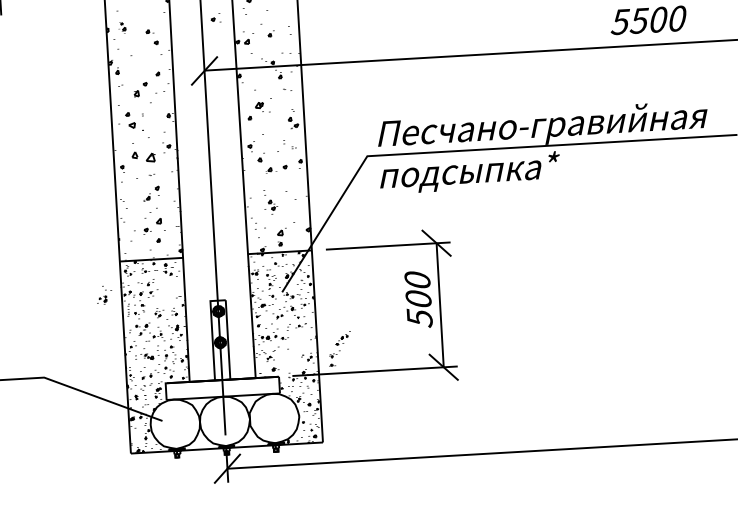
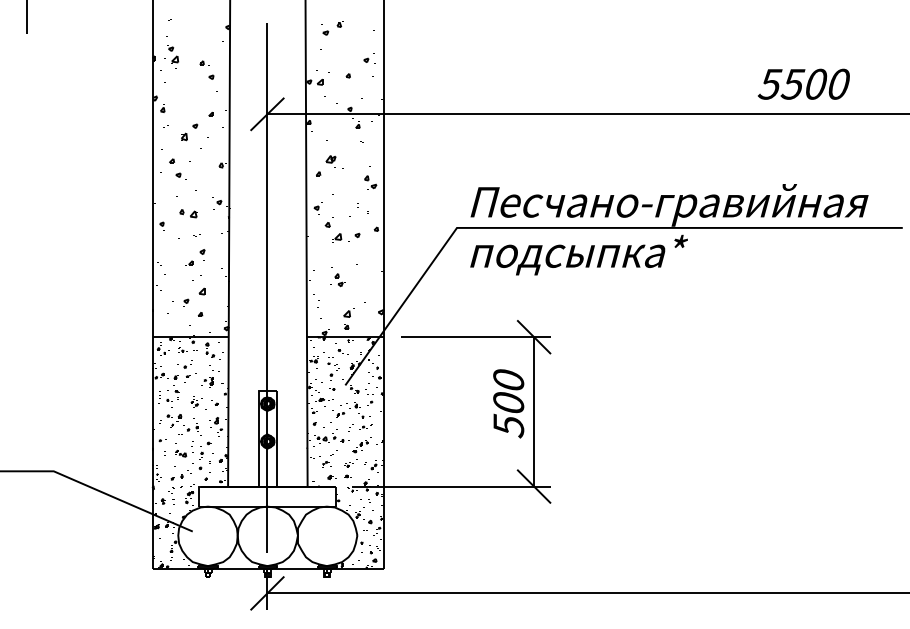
part: (215, 18) -> (369, 58), moved
part: (122, 27) -> (171, 56), size x1.67
part: (135, 125) -> (180, 175), size x0.62
part: (143, 157) -> (188, 213), size x0.62
part: (271, 169) -> (340, 237), size x1.43
part: (104, 295) -> (210, 376), moved
part: (339, 349) -> (357, 457), moved

